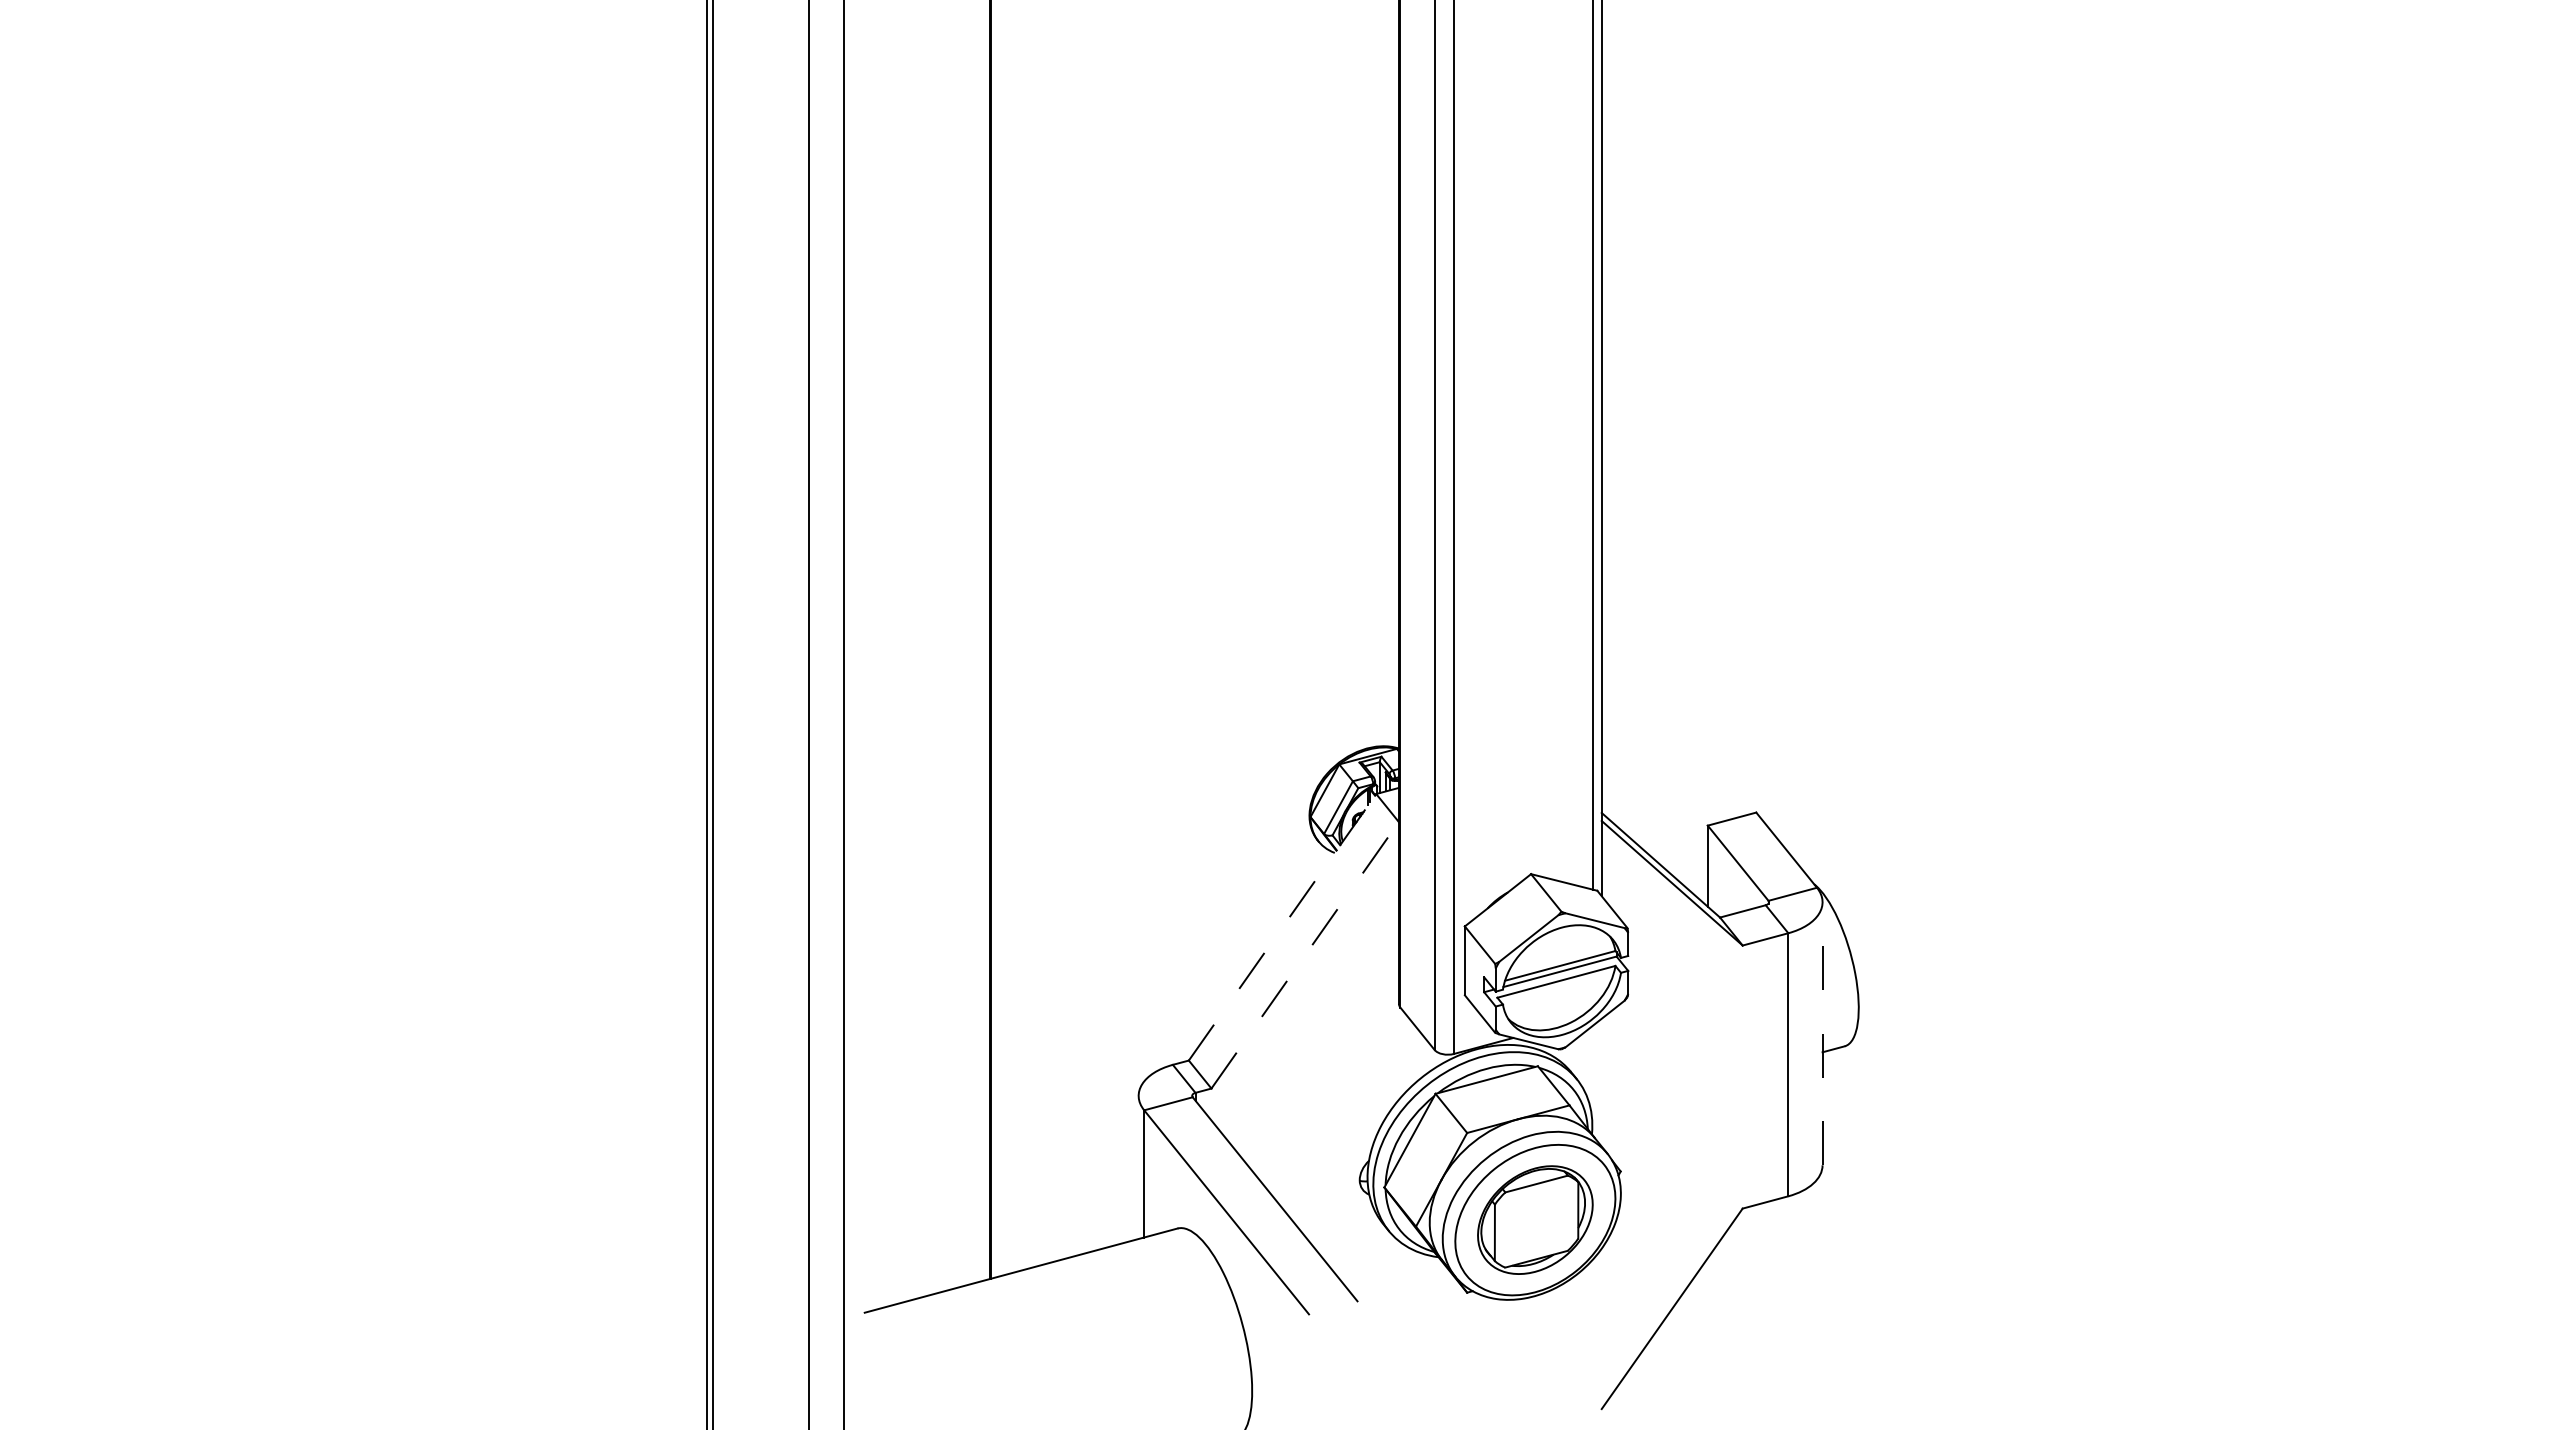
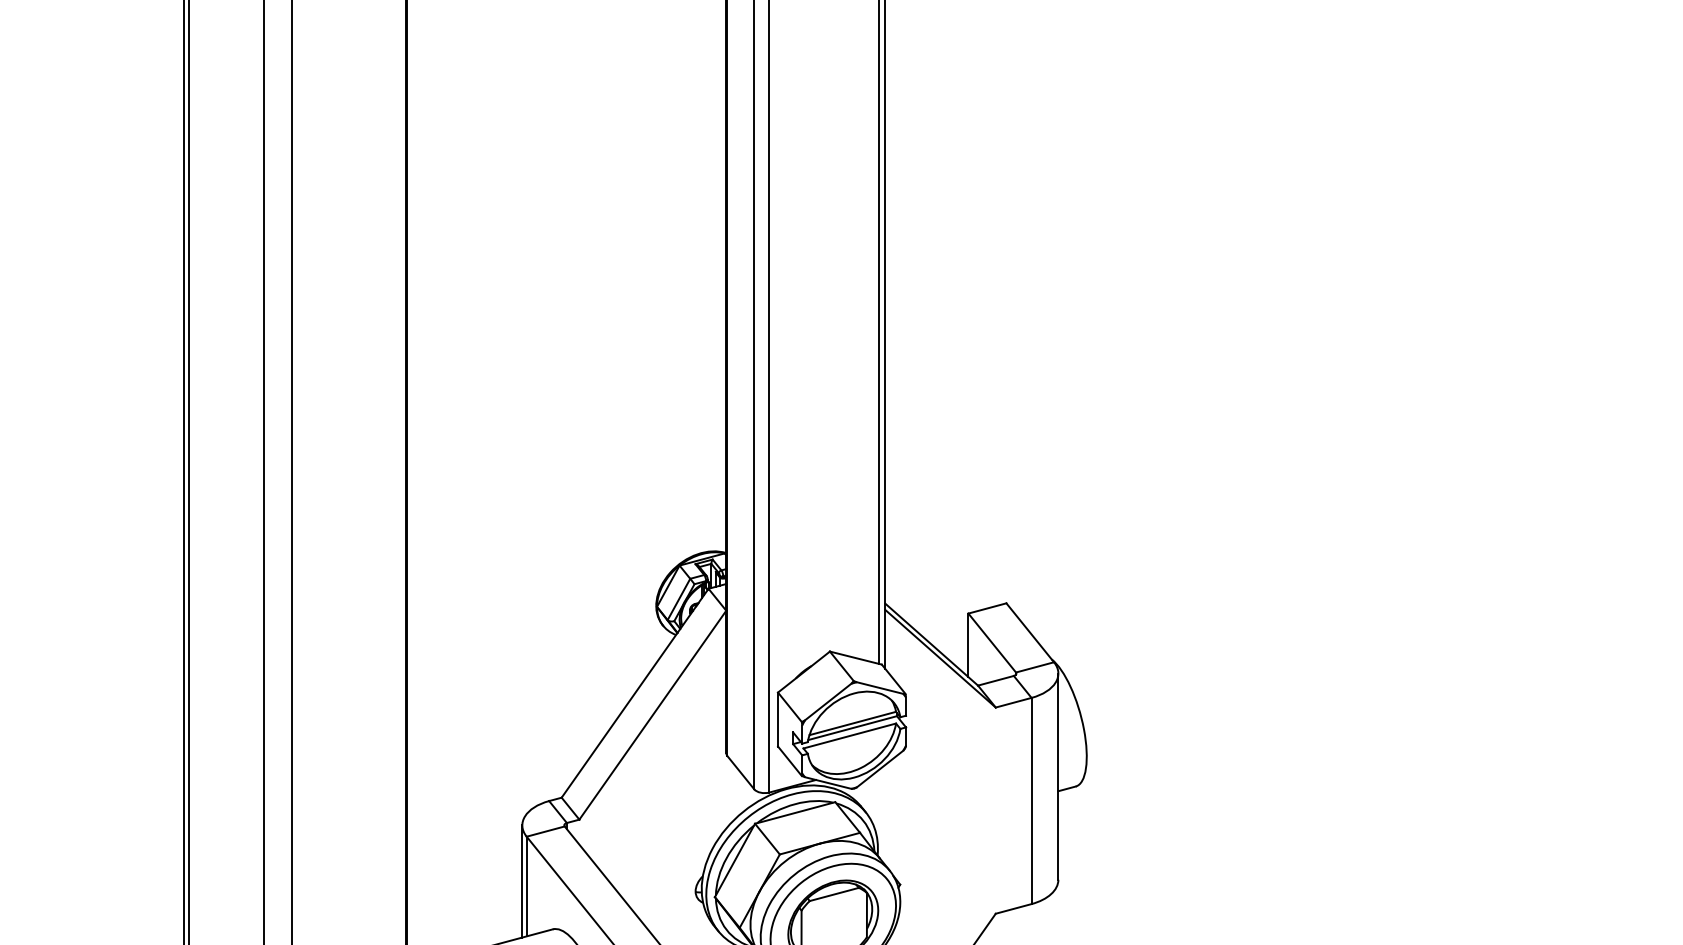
line: (1282, 927) -> (635, 693), dashed -> solid
line: (1305, 955) -> (653, 715), dashed -> solid
line: (1822, 1033) -> (1058, 776), dashed -> solid
line: (1138, 1167) -> (522, 881), added

